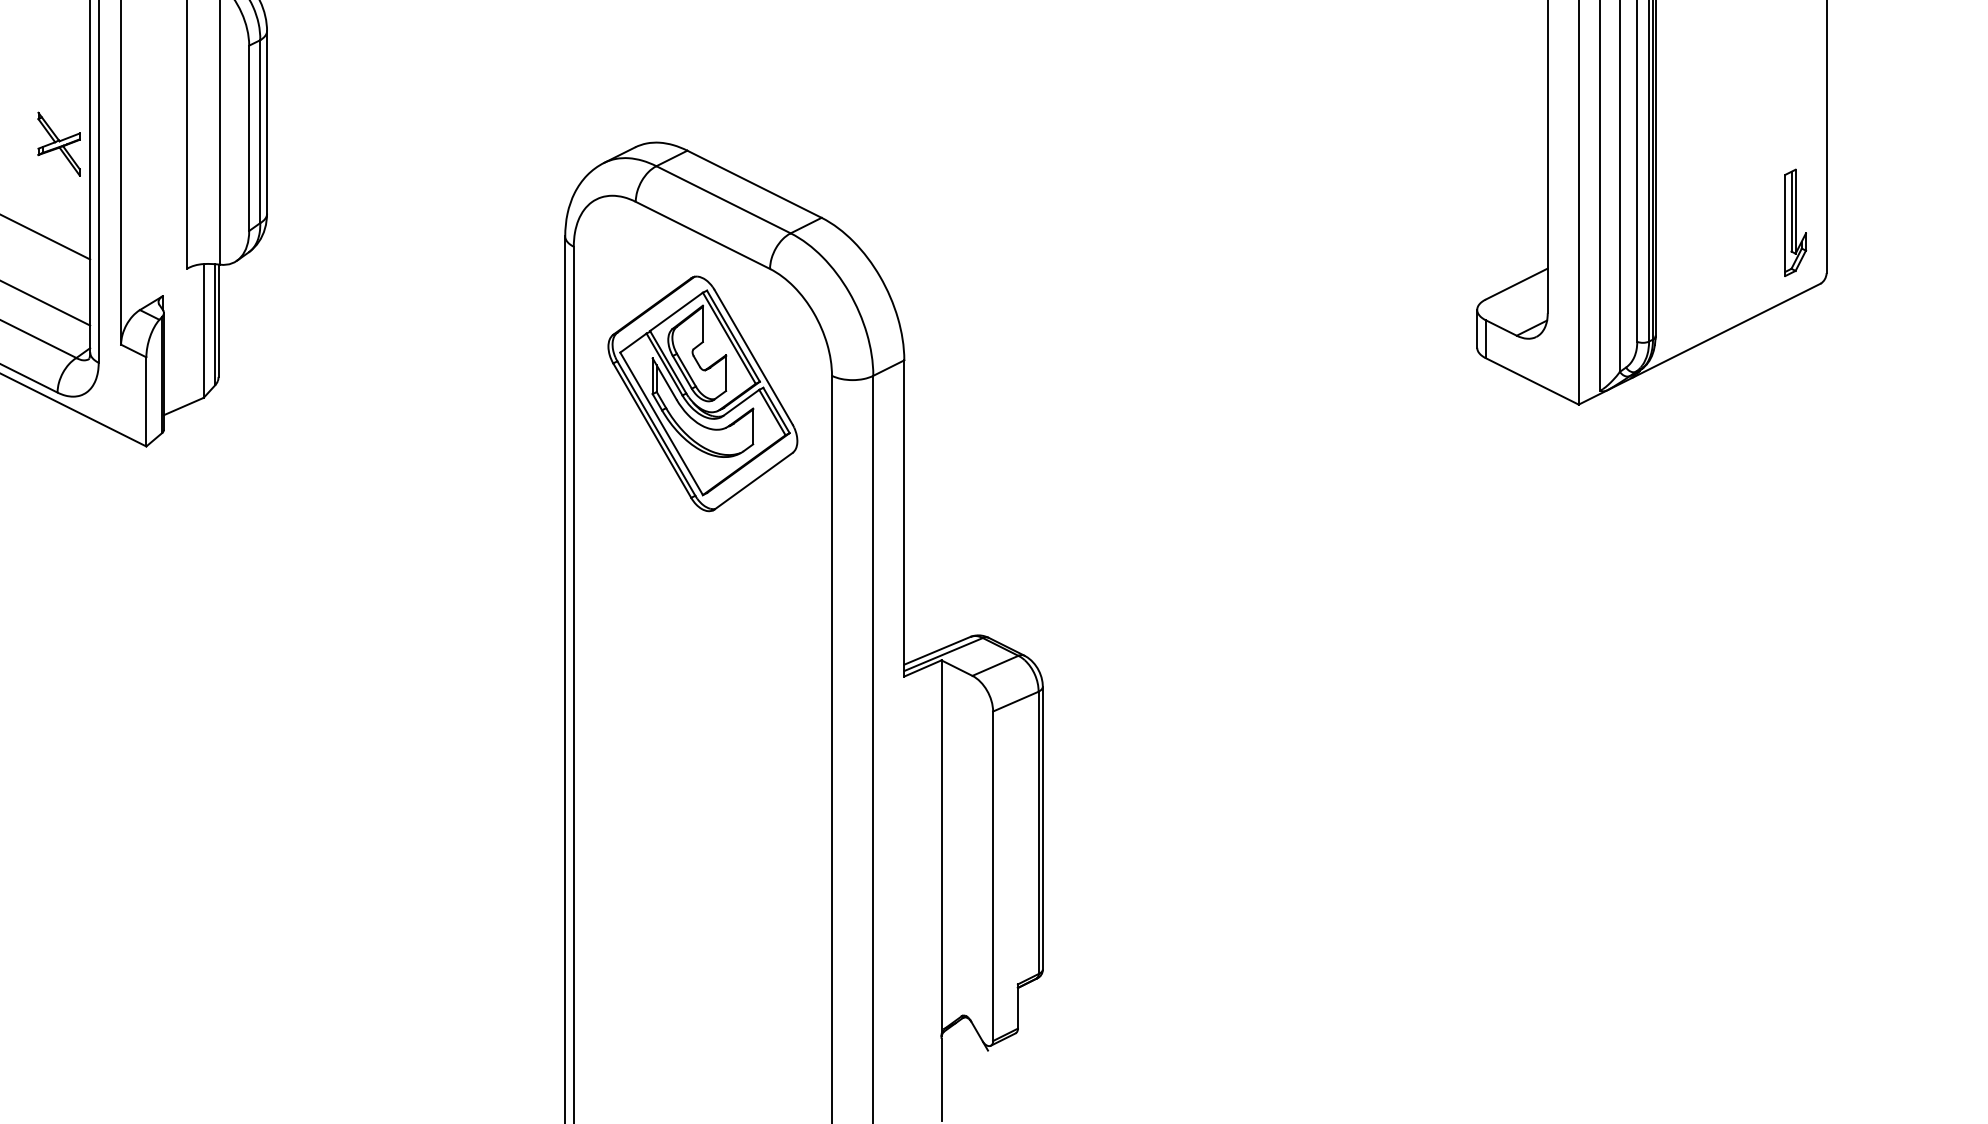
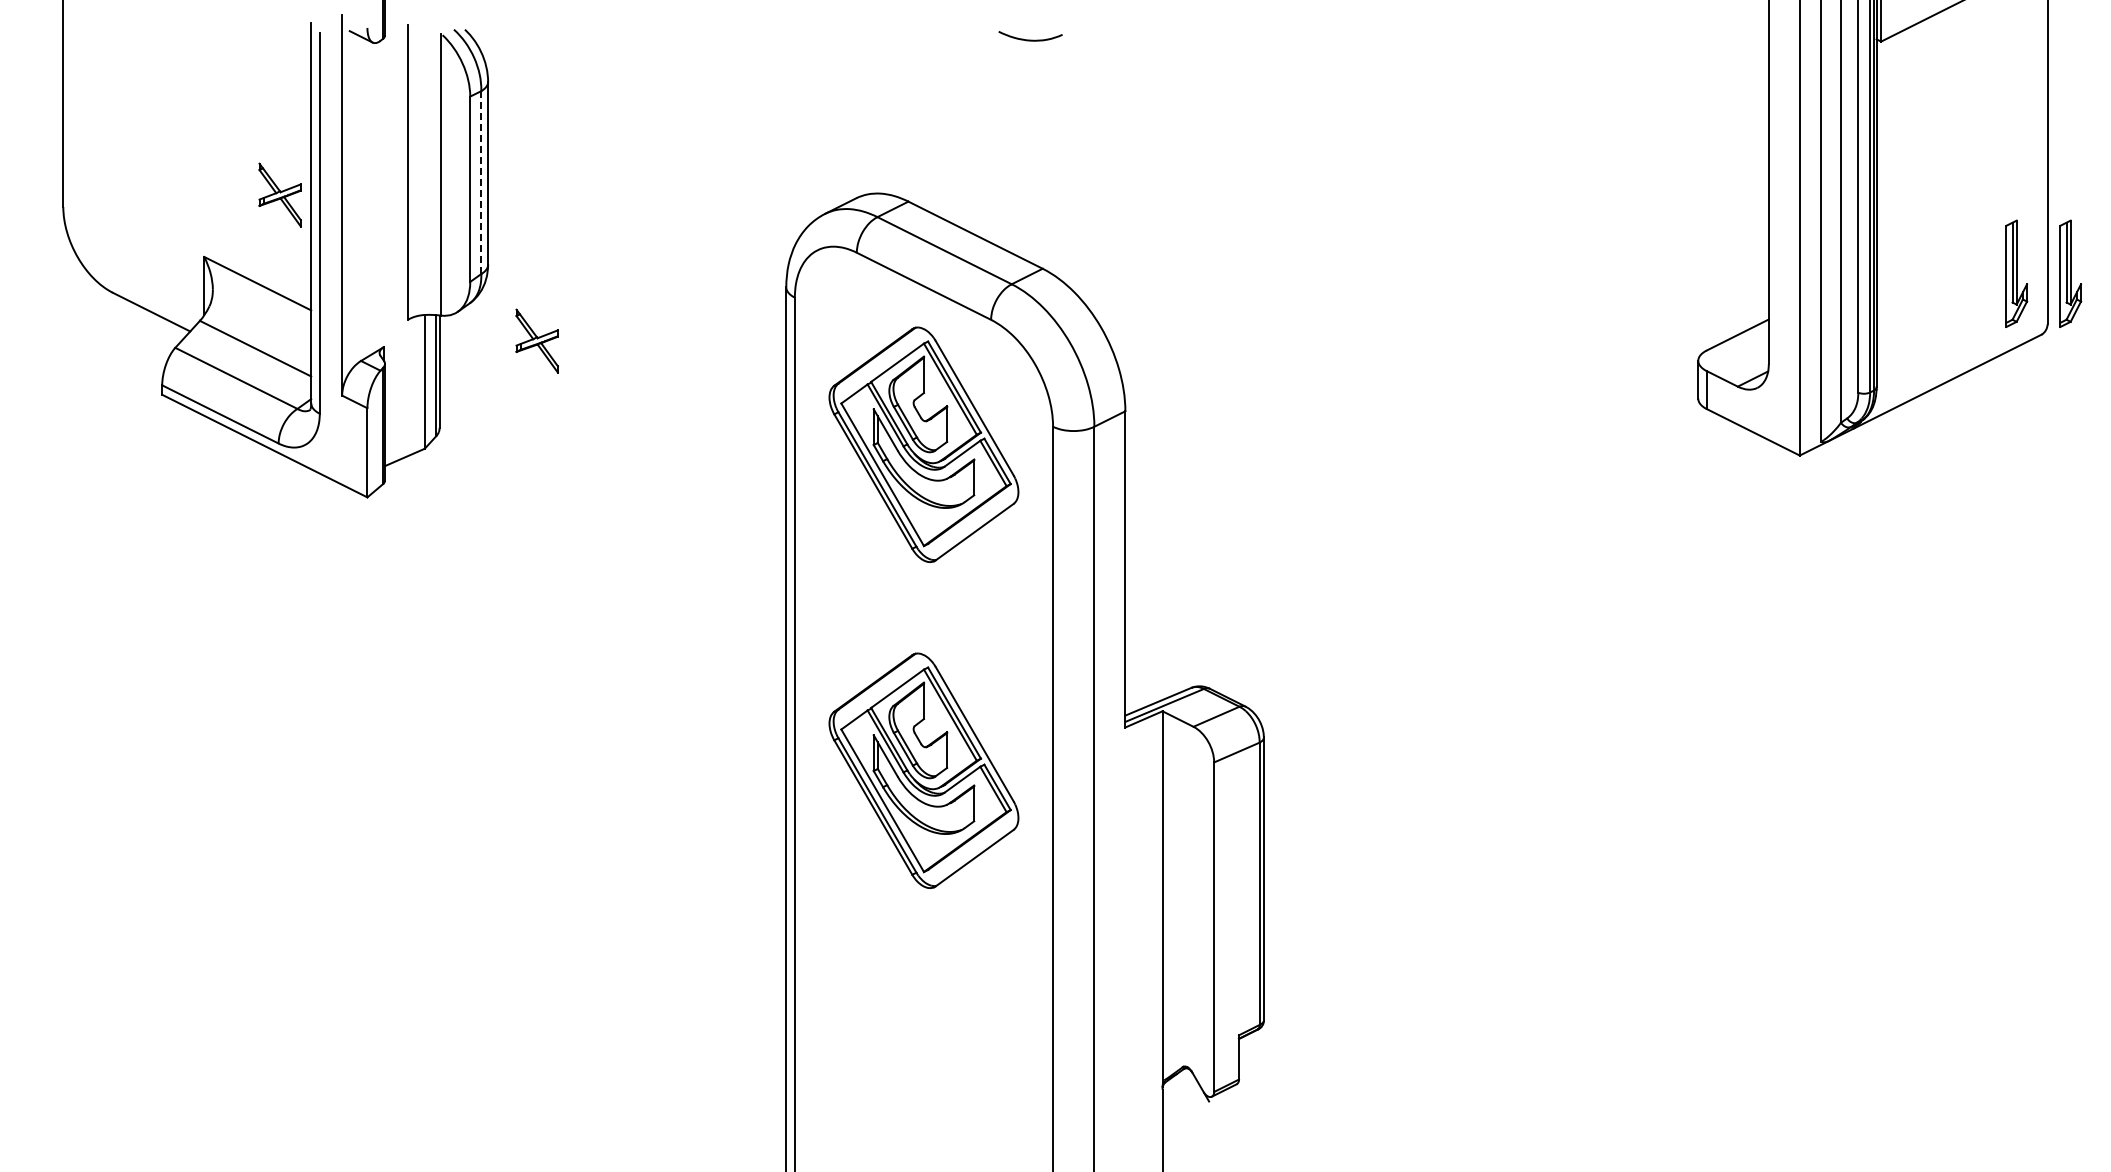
line: (260, 132) -> (481, 183), solid -> dashed
part: (1849, 222) -> (2070, 273), added
part: (315, 289) -> (536, 340), added
part: (702, 719) -> (923, 770), added

